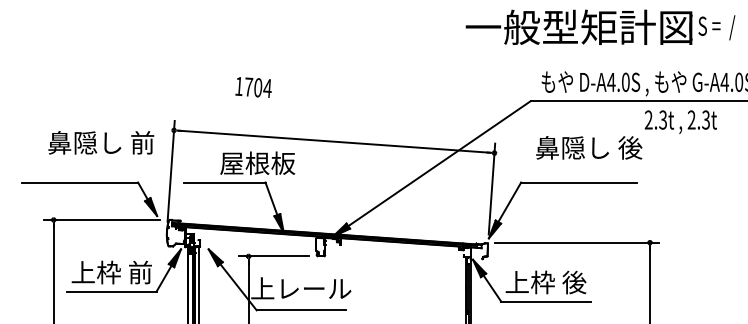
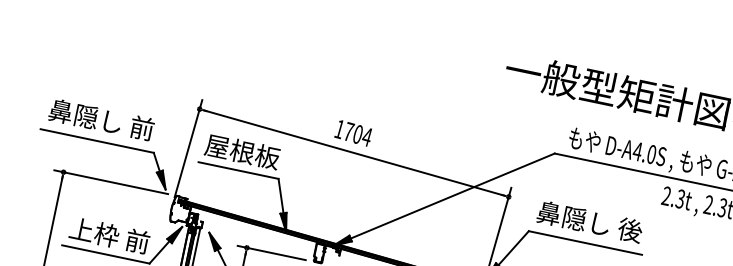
text: (253, 87) -> (353, 133), moved
text: (101, 142) -> (101, 119), moved
text: (589, 147) -> (590, 221), moved
text: (257, 162) -> (242, 150), moved

